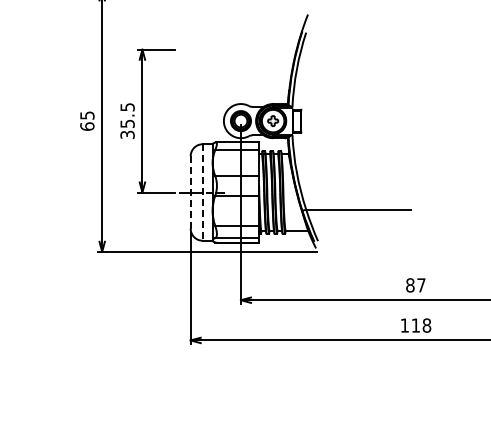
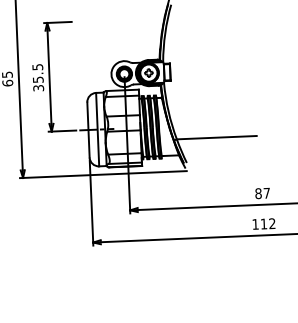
line: (190, 193) -> (88, 130), dashed -> solid
line: (202, 193) -> (97, 130), dashed -> solid
text: (426, 325) -> (272, 223), 118 -> 112

